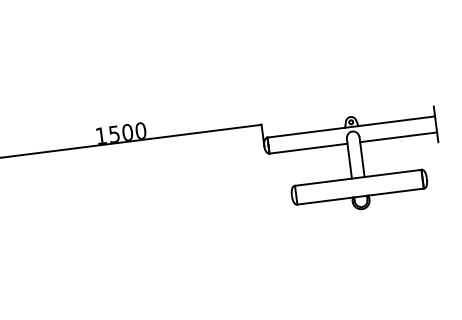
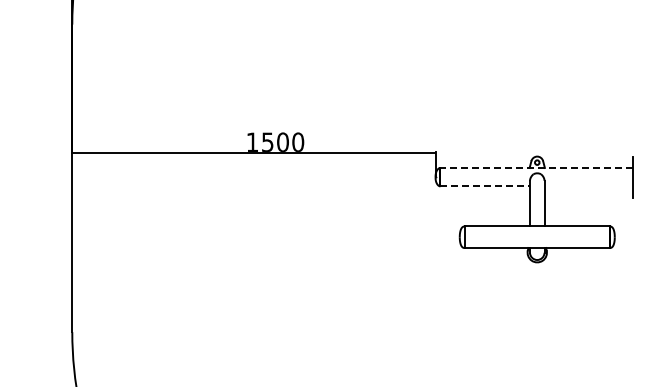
line: (351, 126) -> (536, 167), solid -> dashed
line: (398, 137) -> (588, 186), removed
line: (308, 148) -> (485, 186), solid -> dashed

